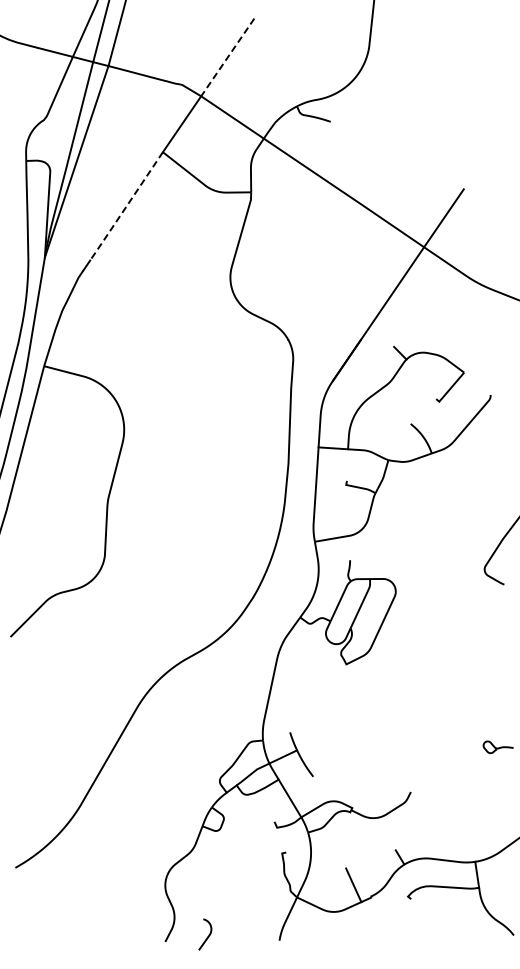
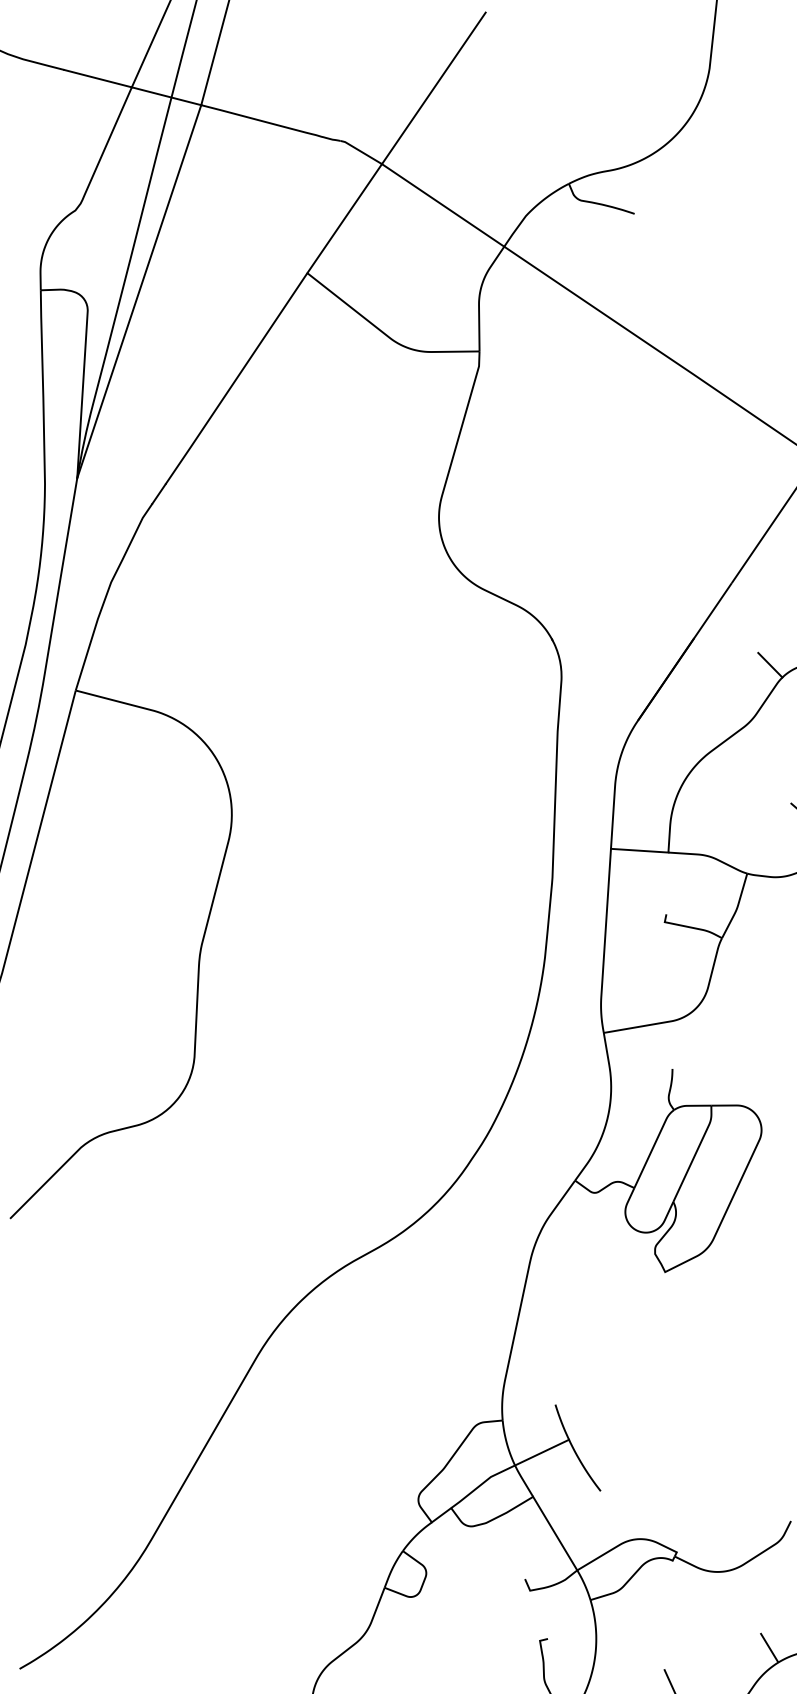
line: (227, 57) -> (433, 88), dashed -> solid
line: (125, 207) -> (234, 380), dashed -> solid

